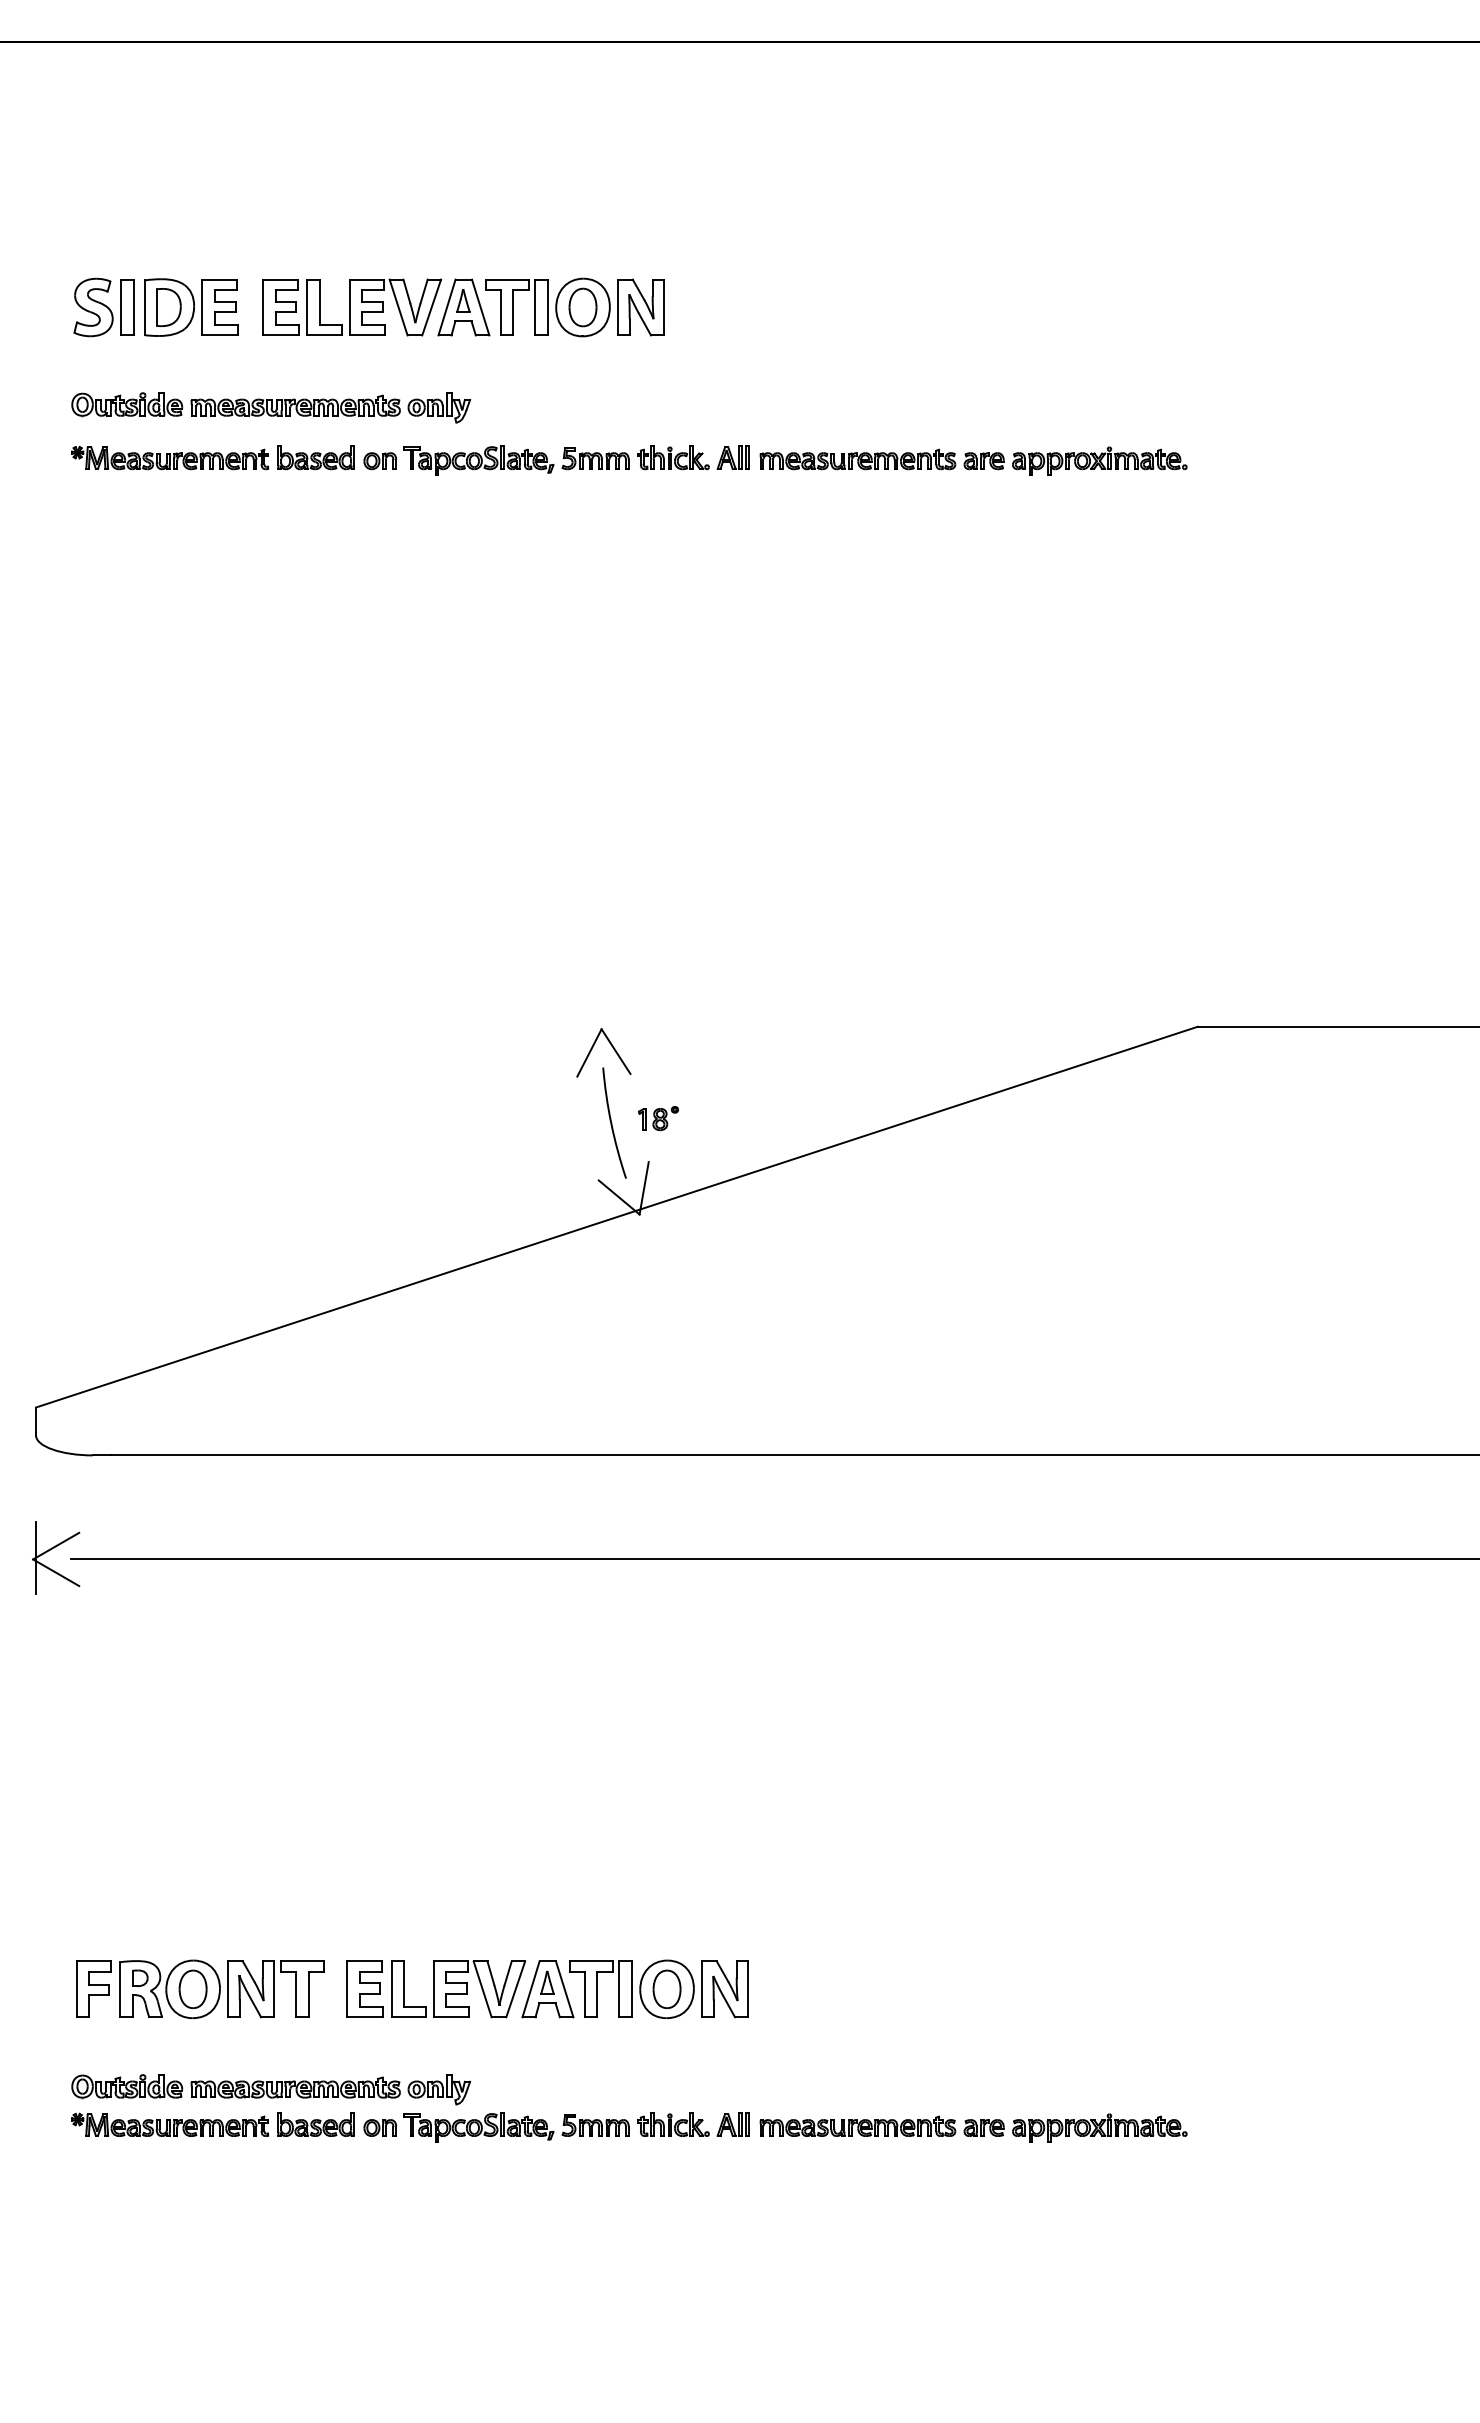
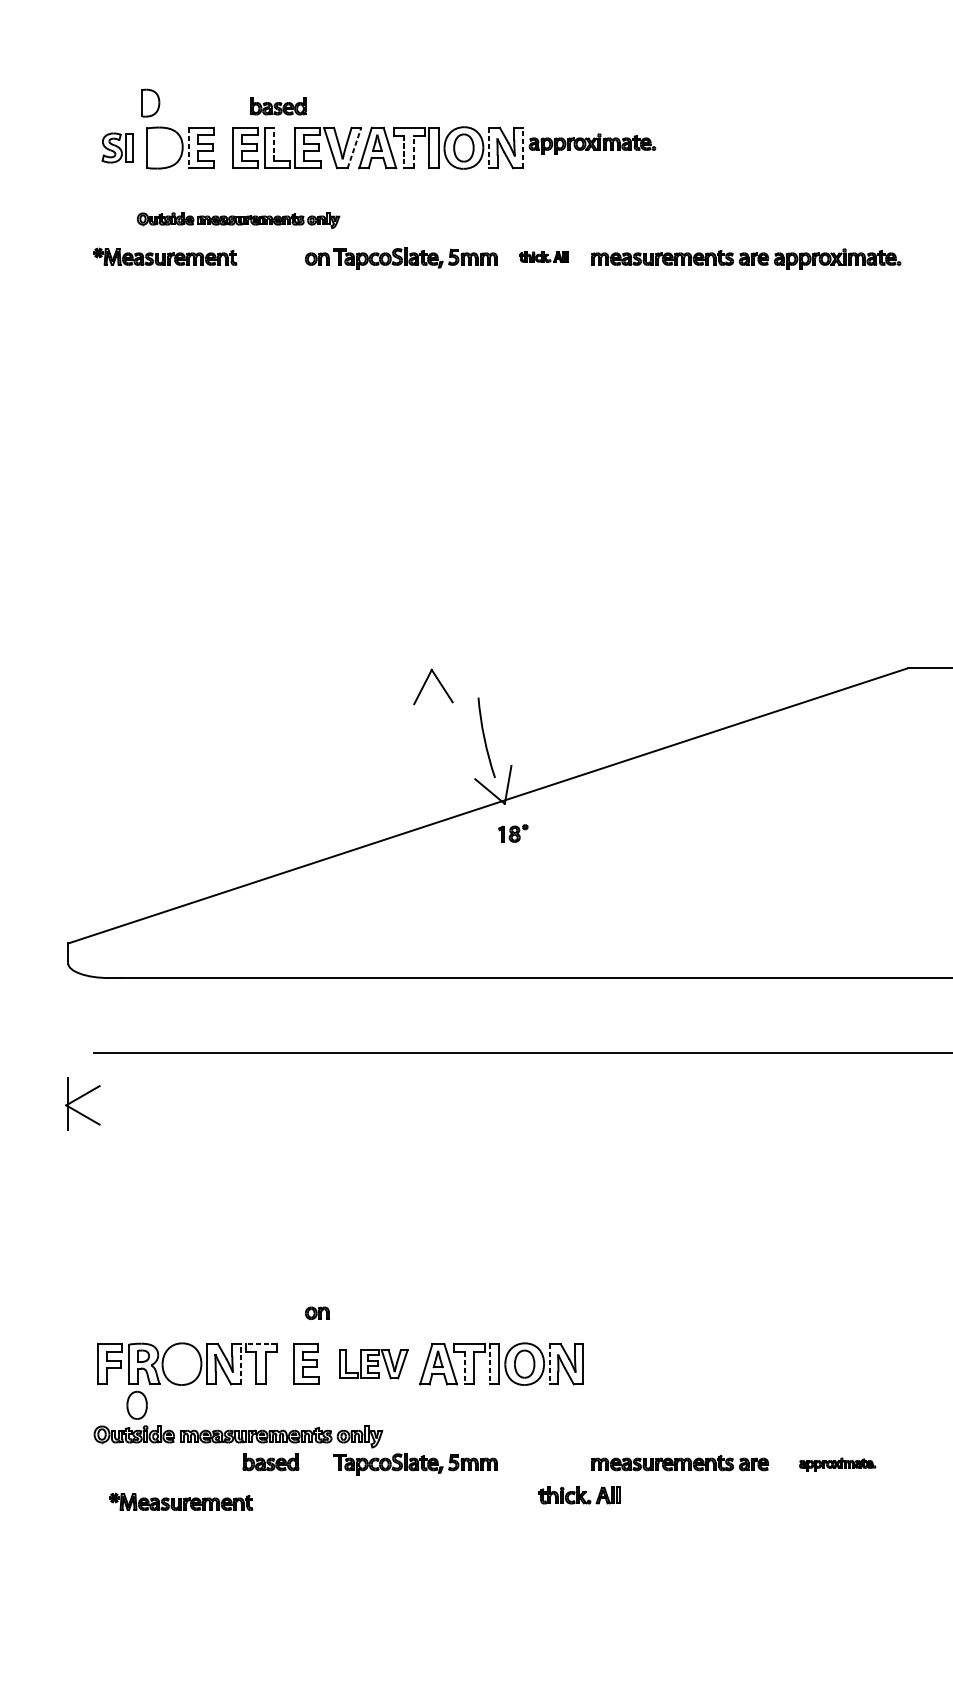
part: (760, 301) -> (592, 143), added
line: (320, 302) -> (274, 144), solid -> dashed
part: (103, 307) -> (117, 148), size x0.7
part: (168, 307) -> (150, 103), moved
line: (202, 307) -> (188, 148), solid -> dashed
line: (431, 307) -> (354, 148), solid -> dashed
line: (618, 307) -> (489, 148), solid -> dashed
line: (664, 307) -> (522, 148), solid -> dashed
line: (500, 312) -> (404, 151), solid -> dashed
line: (513, 312) -> (413, 151), solid -> dashed
part: (271, 407) -> (238, 220), size x0.7
part: (315, 457) -> (277, 106), moved
part: (693, 457) -> (543, 256), size x0.6
part: (612, 1048) -> (439, 683), moved
part: (658, 1118) -> (513, 833), moved
part: (52, 1549) -> (80, 1098), moved
line: (301, 1961) -> (260, 1344), solid -> dashed
part: (192, 1988) -> (136, 1404), moved
line: (274, 1989) -> (240, 1364), solid -> dashed
part: (458, 1989) -> (373, 1364), size x0.7
line: (619, 1989) -> (490, 1364), solid -> dashed
line: (702, 1989) -> (550, 1364), solid -> dashed
line: (584, 1994) -> (464, 1367), solid -> dashed
part: (170, 2124) -> (181, 1501), moved
part: (693, 2124) -> (579, 1495), moved
part: (379, 2127) -> (316, 1312), moved
part: (1099, 2127) -> (837, 1464), size x0.6

